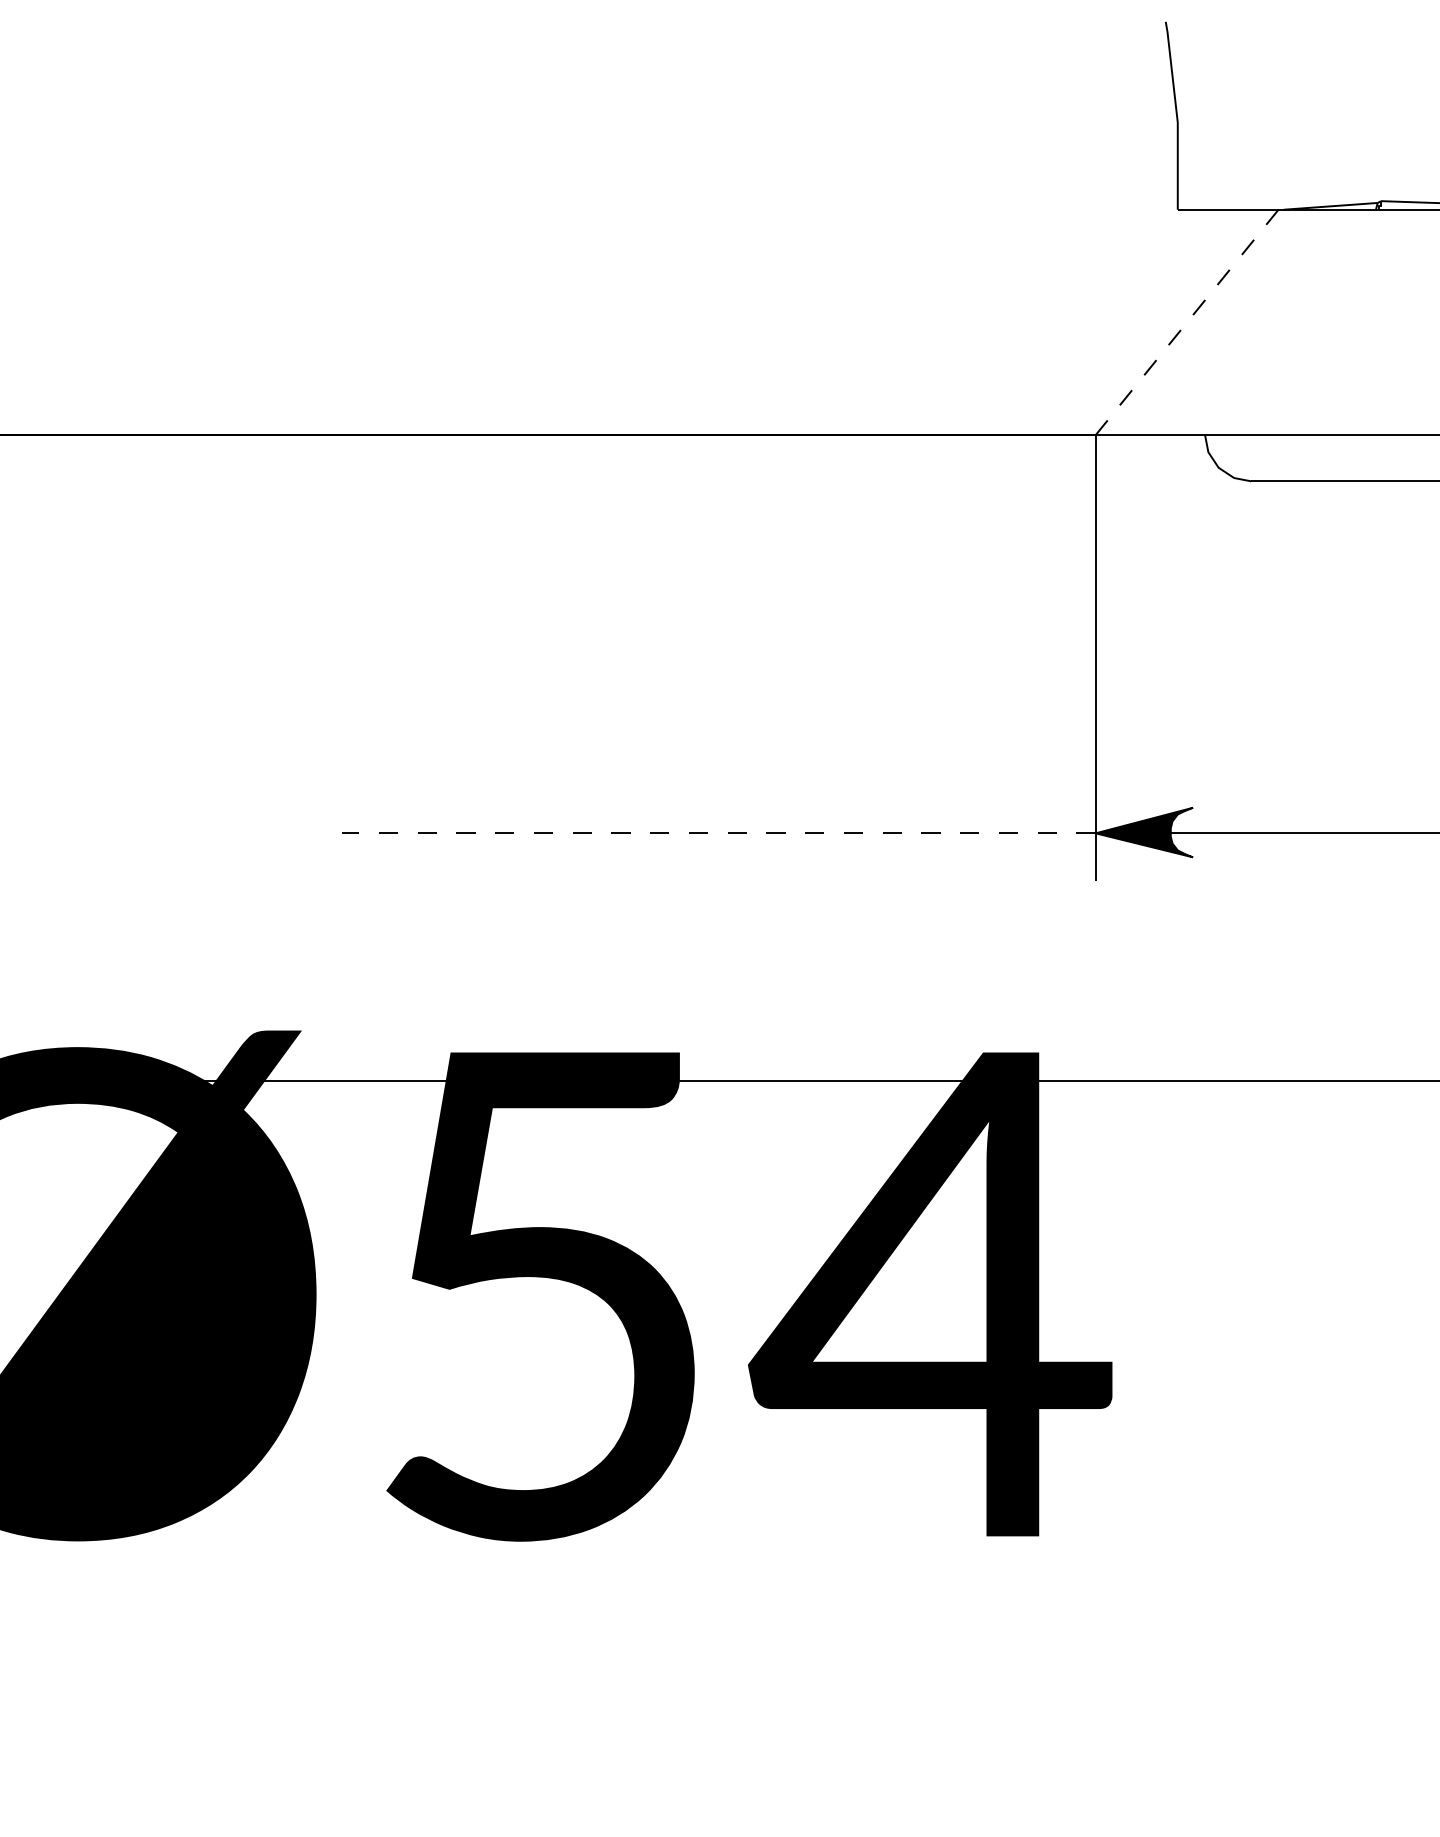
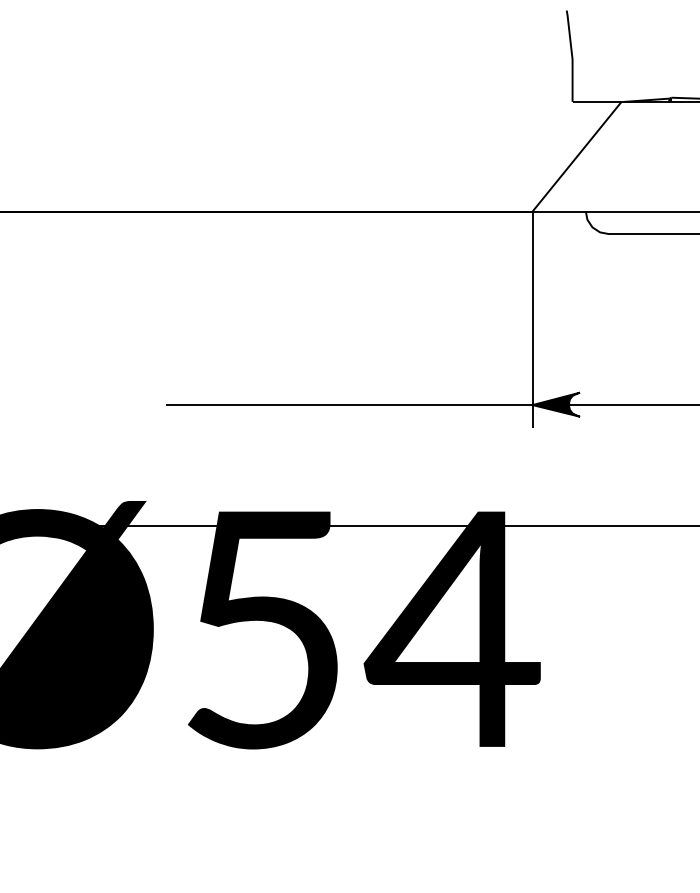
line: (1187, 322) -> (577, 156), dashed -> solid
line: (716, 834) -> (348, 405), dashed -> solid

